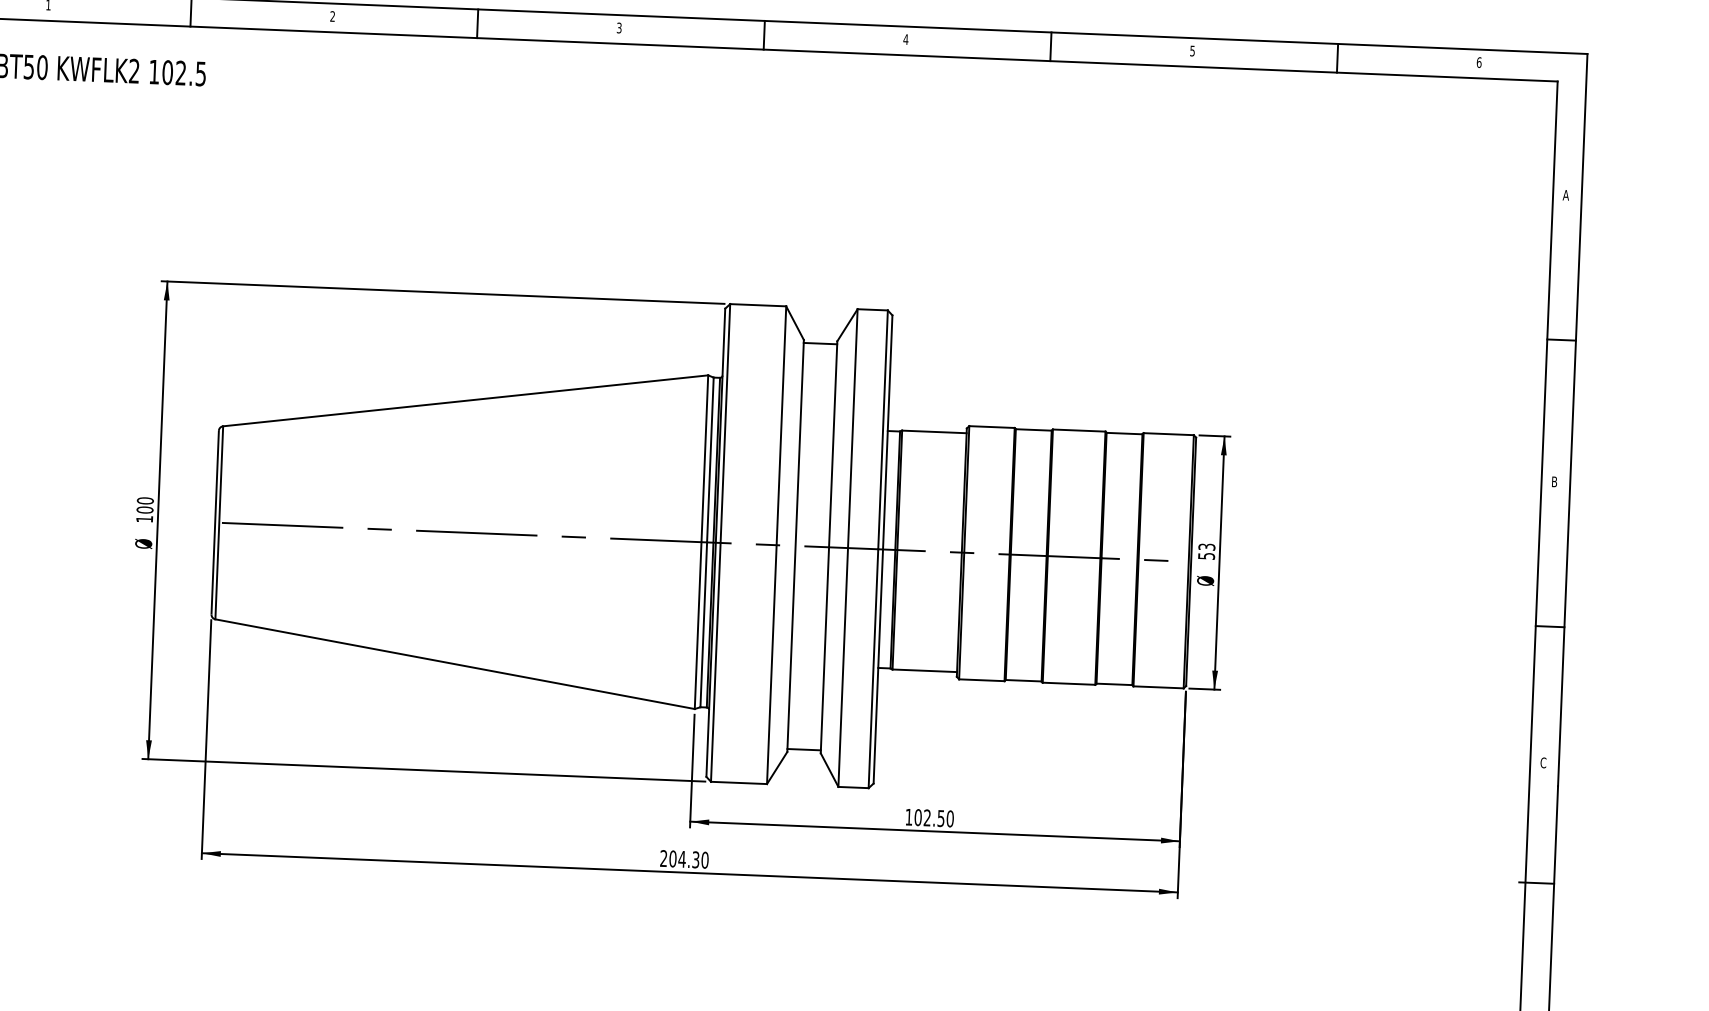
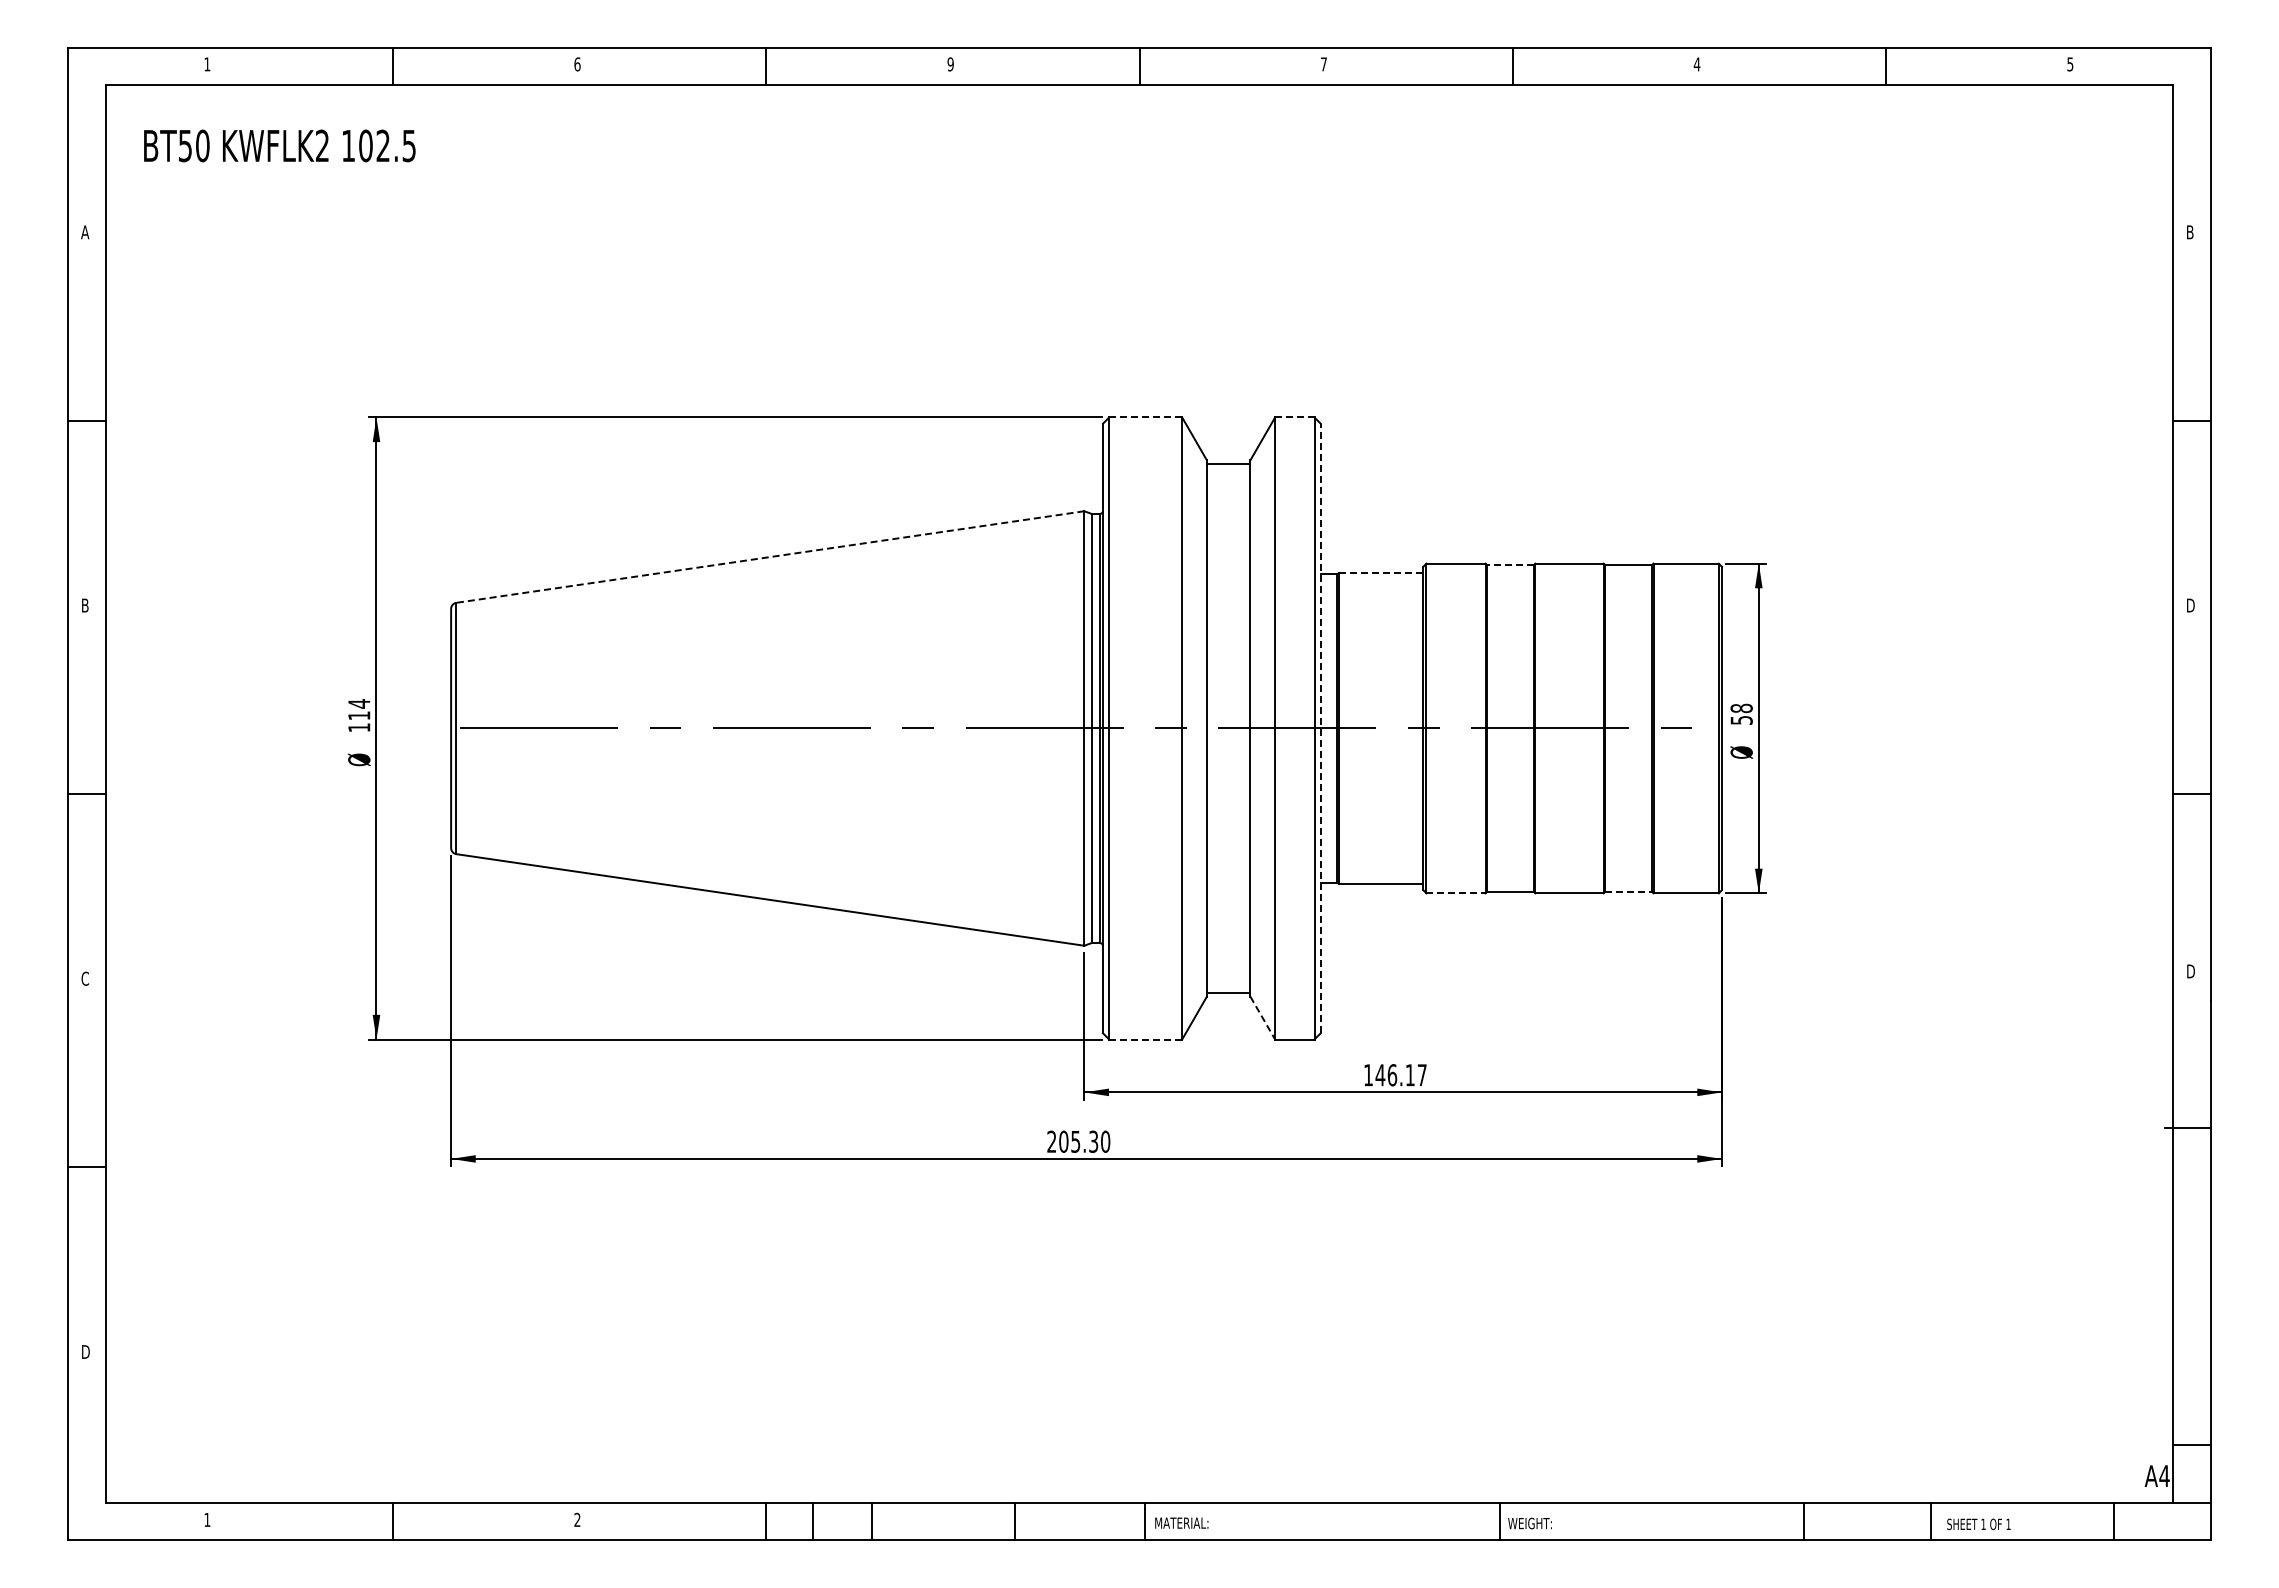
text: (332, 16) -> (577, 64), 2 -> 6
text: (619, 28) -> (950, 64), 3 -> 9
text: (905, 39) -> (1323, 64), 4 -> 7
text: (1192, 51) -> (1696, 64), 5 -> 4
text: (1479, 62) -> (2070, 64), 6 -> 5
text: (1566, 195) -> (2190, 232), A -> B
line: (758, 305) -> (1145, 417), solid -> dashed
line: (872, 309) -> (1294, 417), solid -> dashed
line: (464, 401) -> (769, 557), solid -> dashed
line: (1033, 430) -> (1509, 565), solid -> dashed
line: (934, 431) -> (1381, 572), solid -> dashed
text: (1555, 481) -> (2191, 605), B -> D
text: (145, 505) -> (359, 709), 100 -> 114
text: (1206, 547) -> (1741, 708), 53 -> 58
line: (882, 549) -> (1320, 728), solid -> dashed
line: (982, 680) -> (1456, 893), solid -> dashed
line: (1115, 684) -> (1629, 891), solid -> dashed
text: (1543, 762) -> (2190, 971), C -> D
line: (829, 770) -> (1262, 1018), solid -> dashed
line: (739, 782) -> (1146, 1039), solid -> dashed
text: (933, 818) -> (1400, 1075), 102.50 -> 146.17
text: (681, 859) -> (1075, 1141), 204.30 -> 205.30

